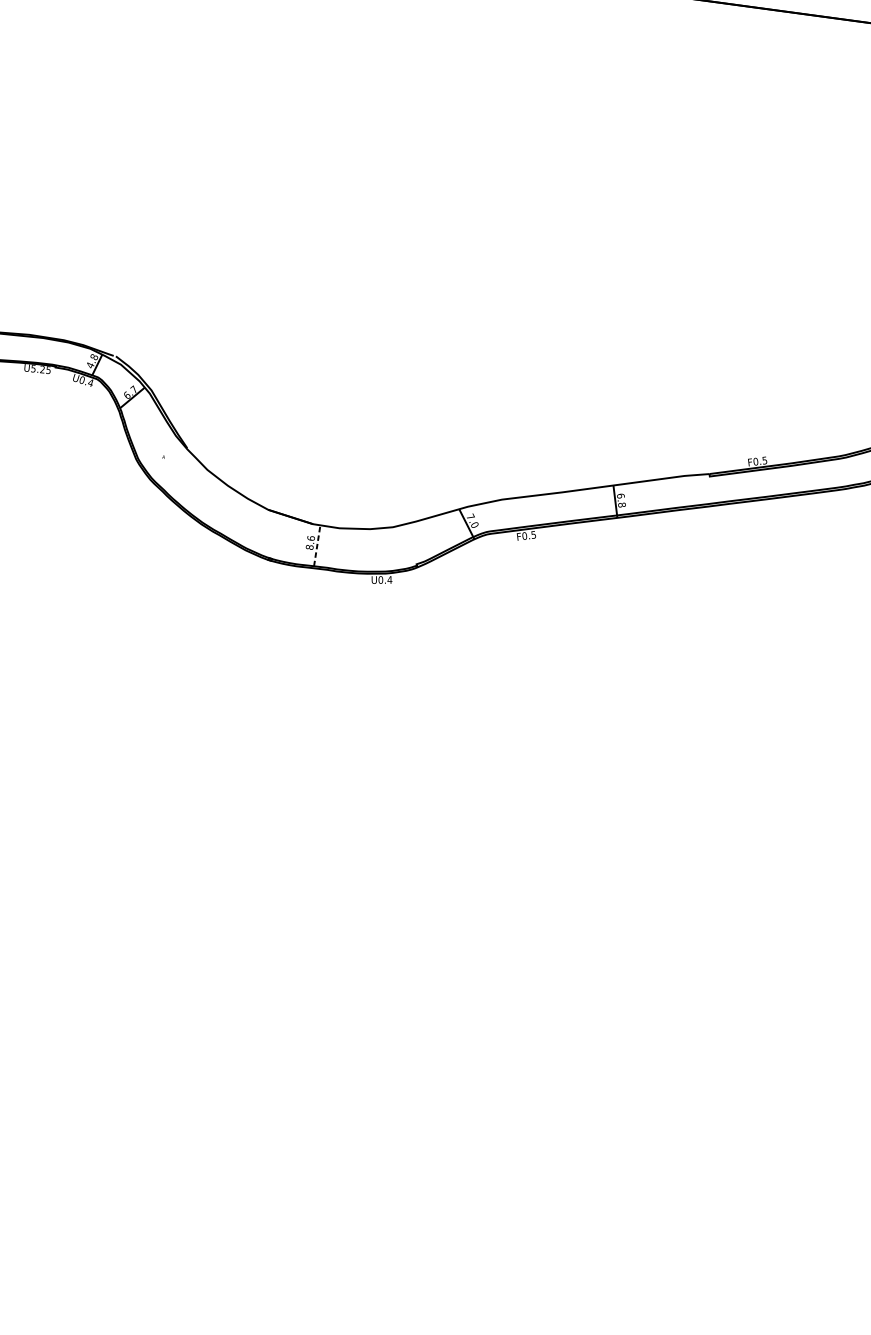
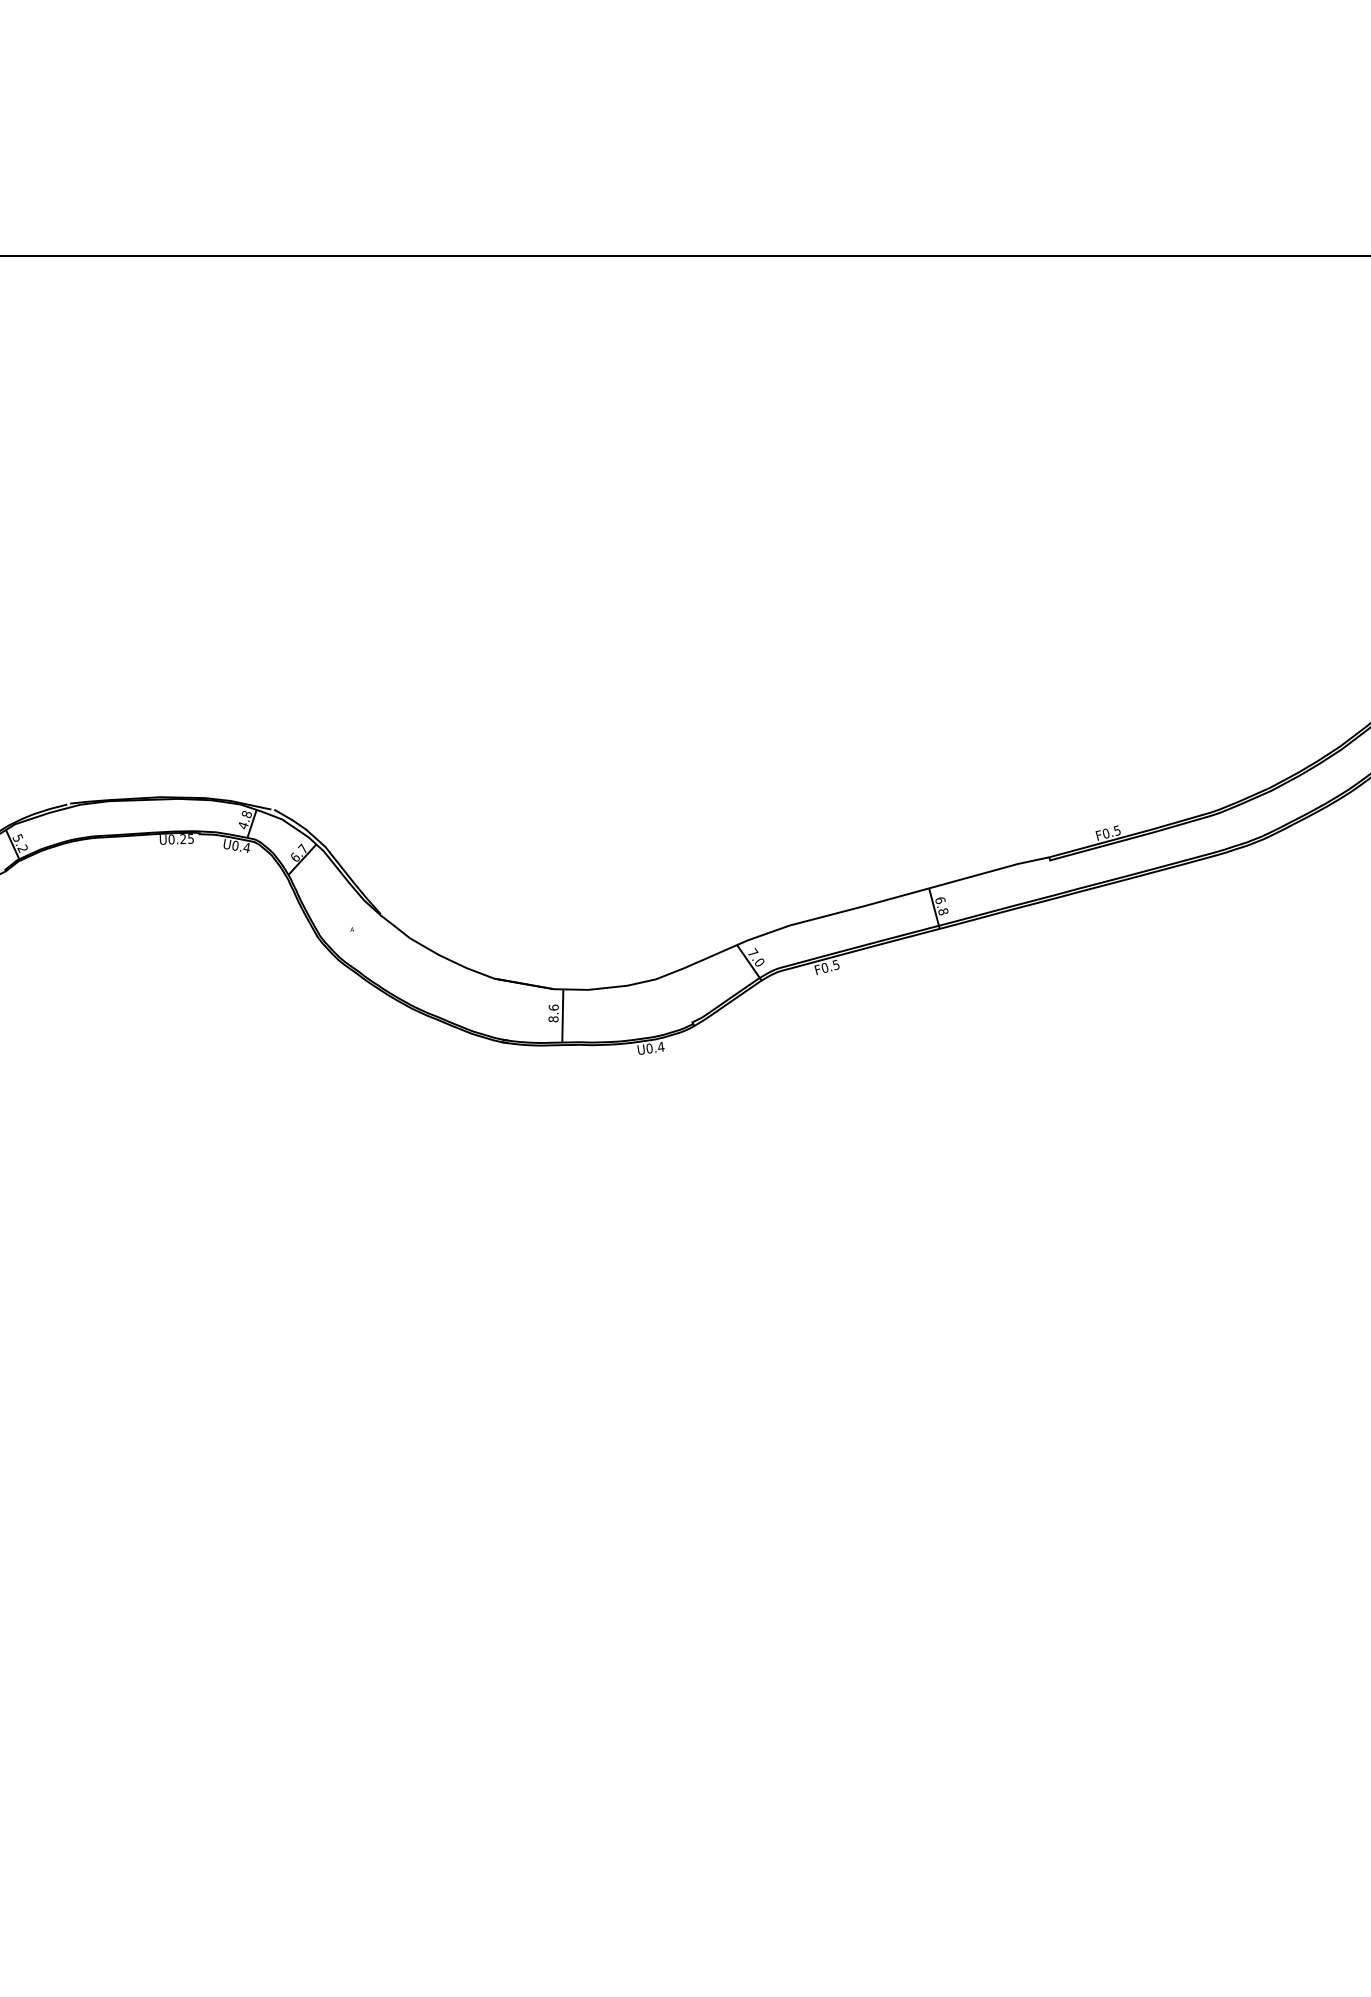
text: (33, 368) -> (171, 839), U5.25 -> U0.25
line: (317, 545) -> (562, 1015), dashed -> solid

